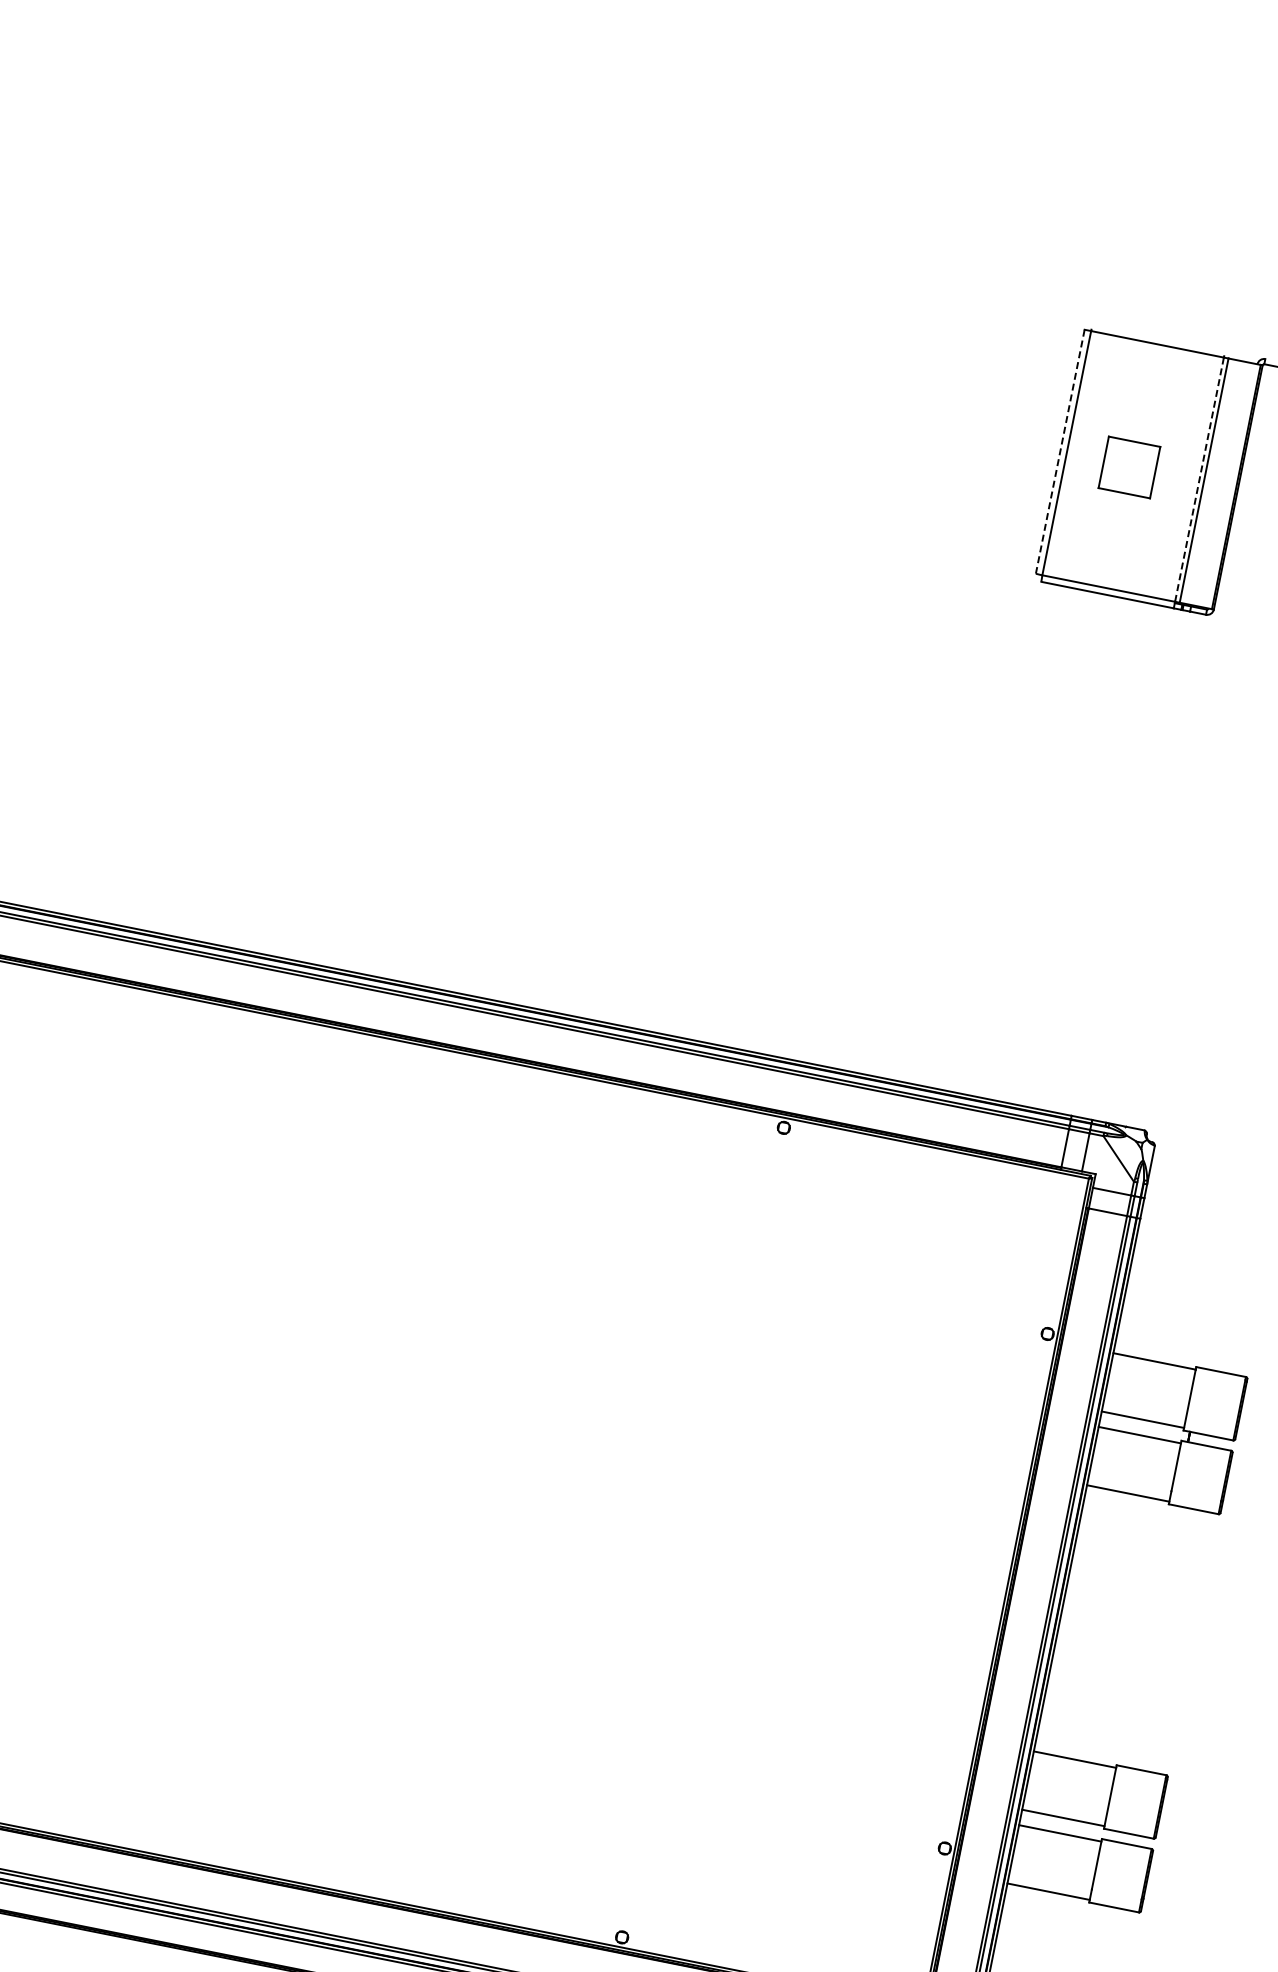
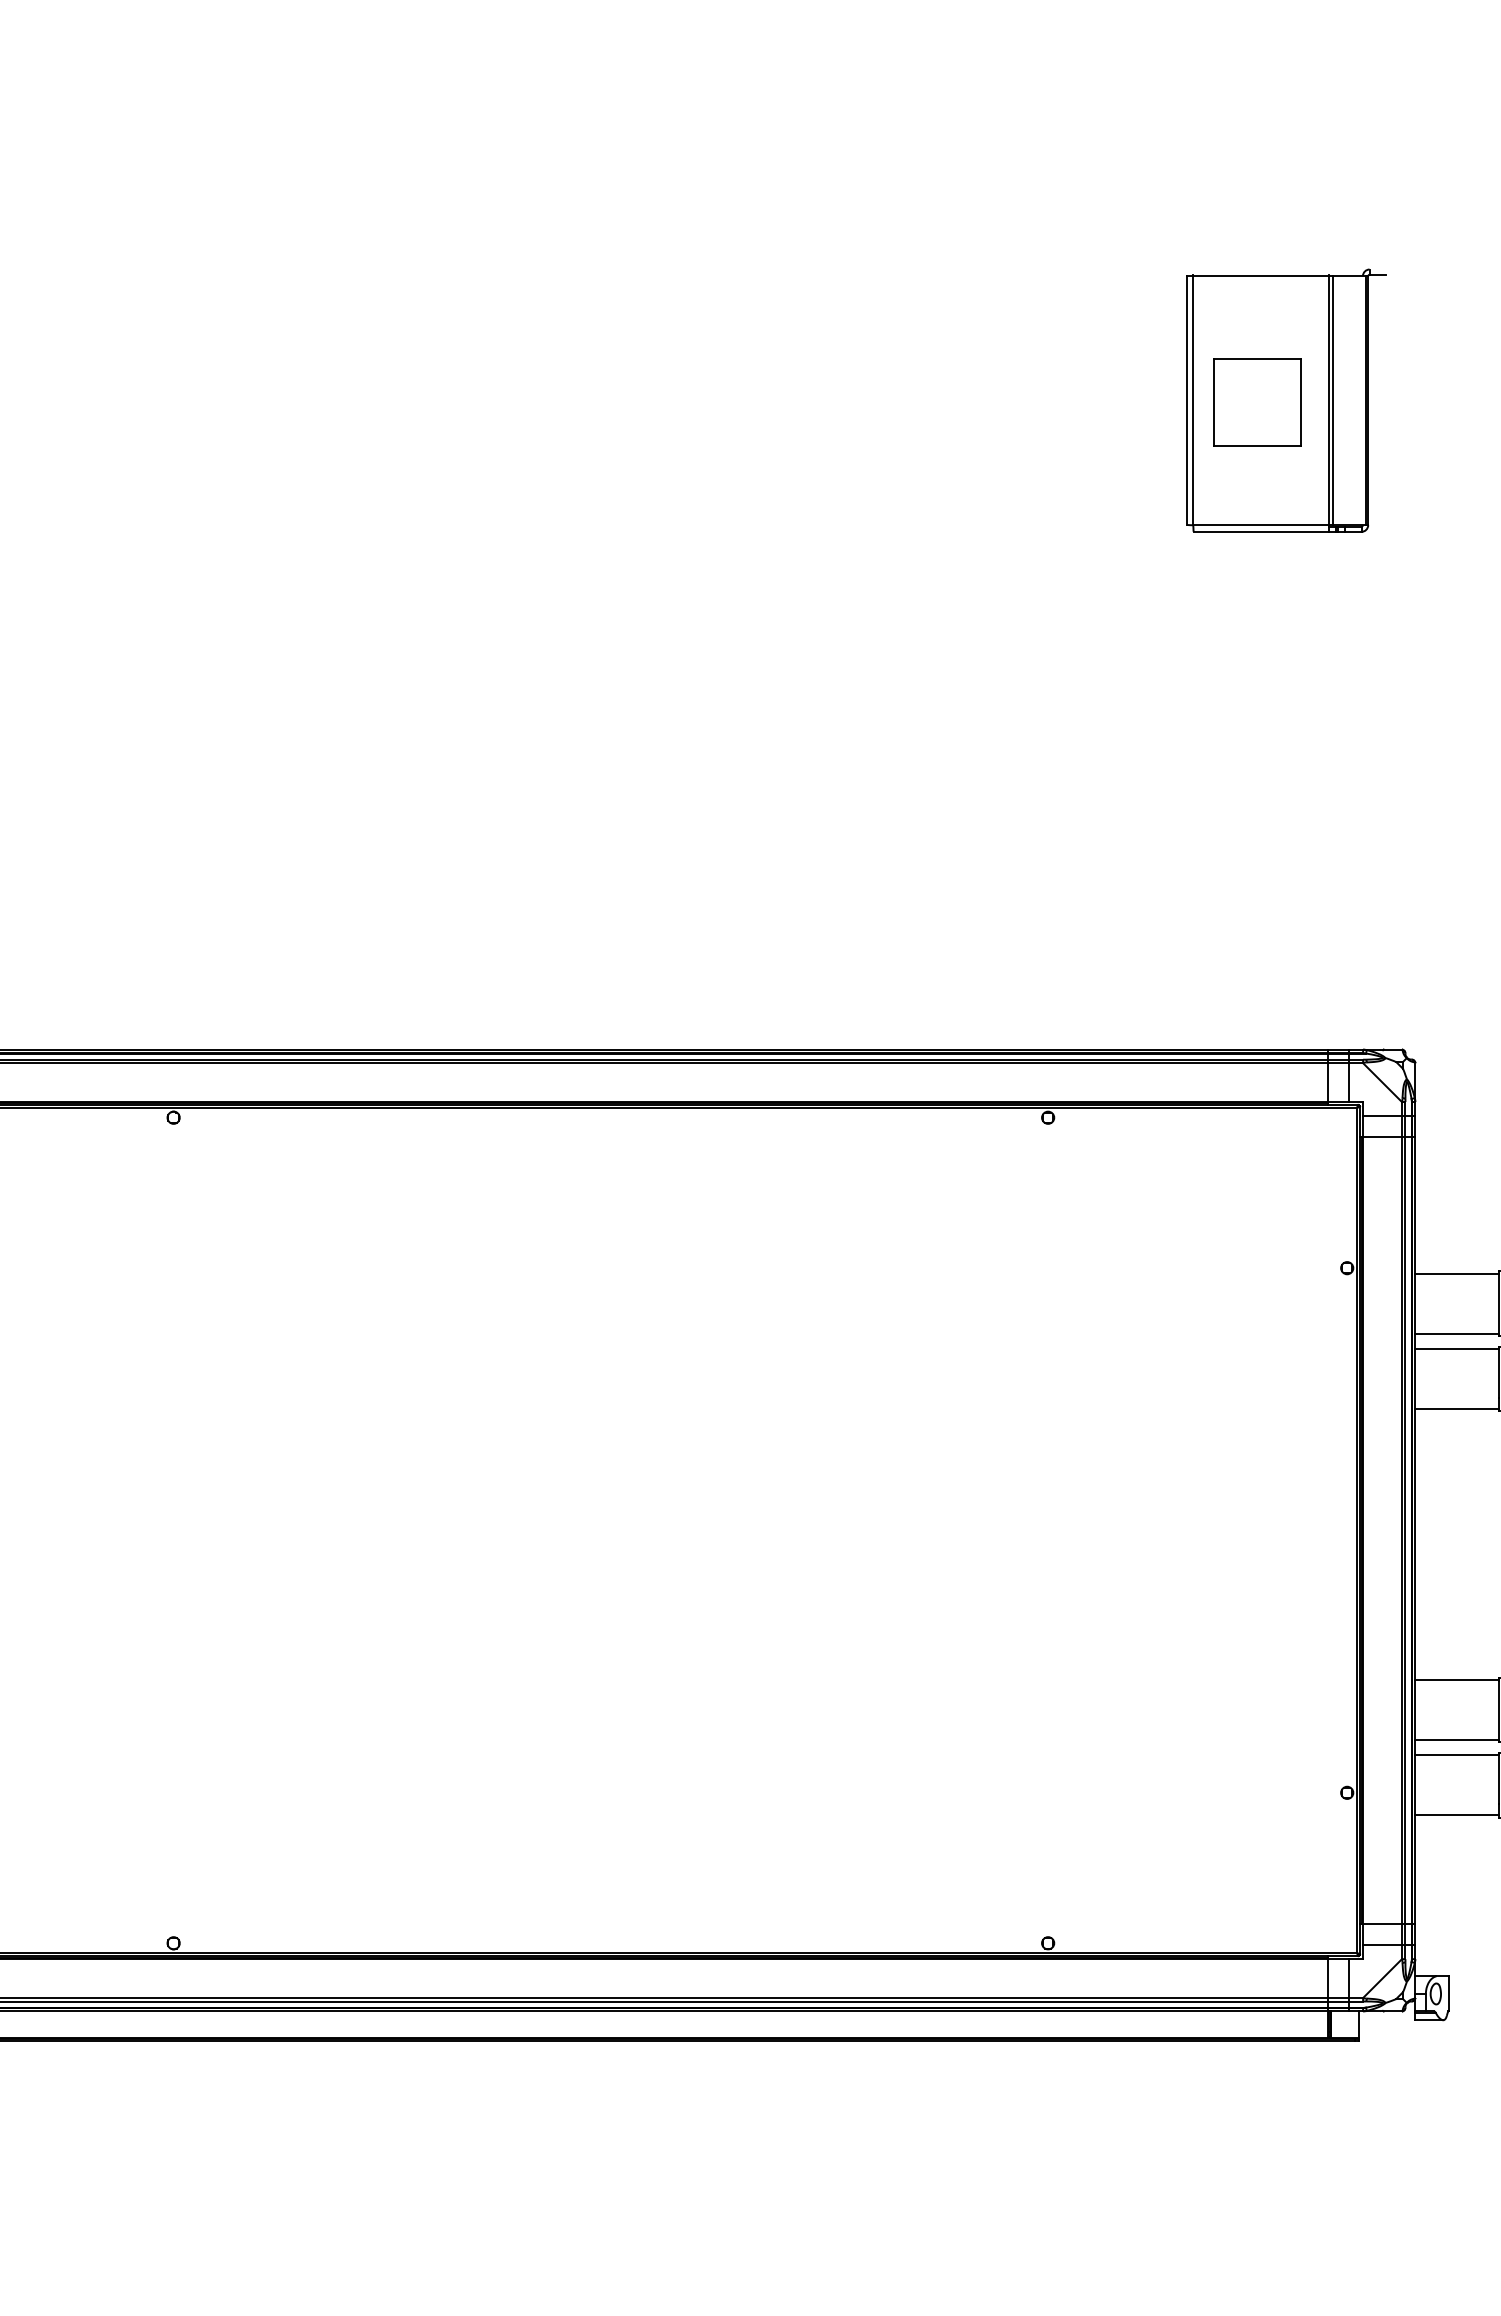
line: (1059, 452) -> (1186, 401), dashed -> solid
part: (1129, 467) -> (1257, 402), size x1.67
line: (1199, 479) -> (1328, 400), dashed -> solid

